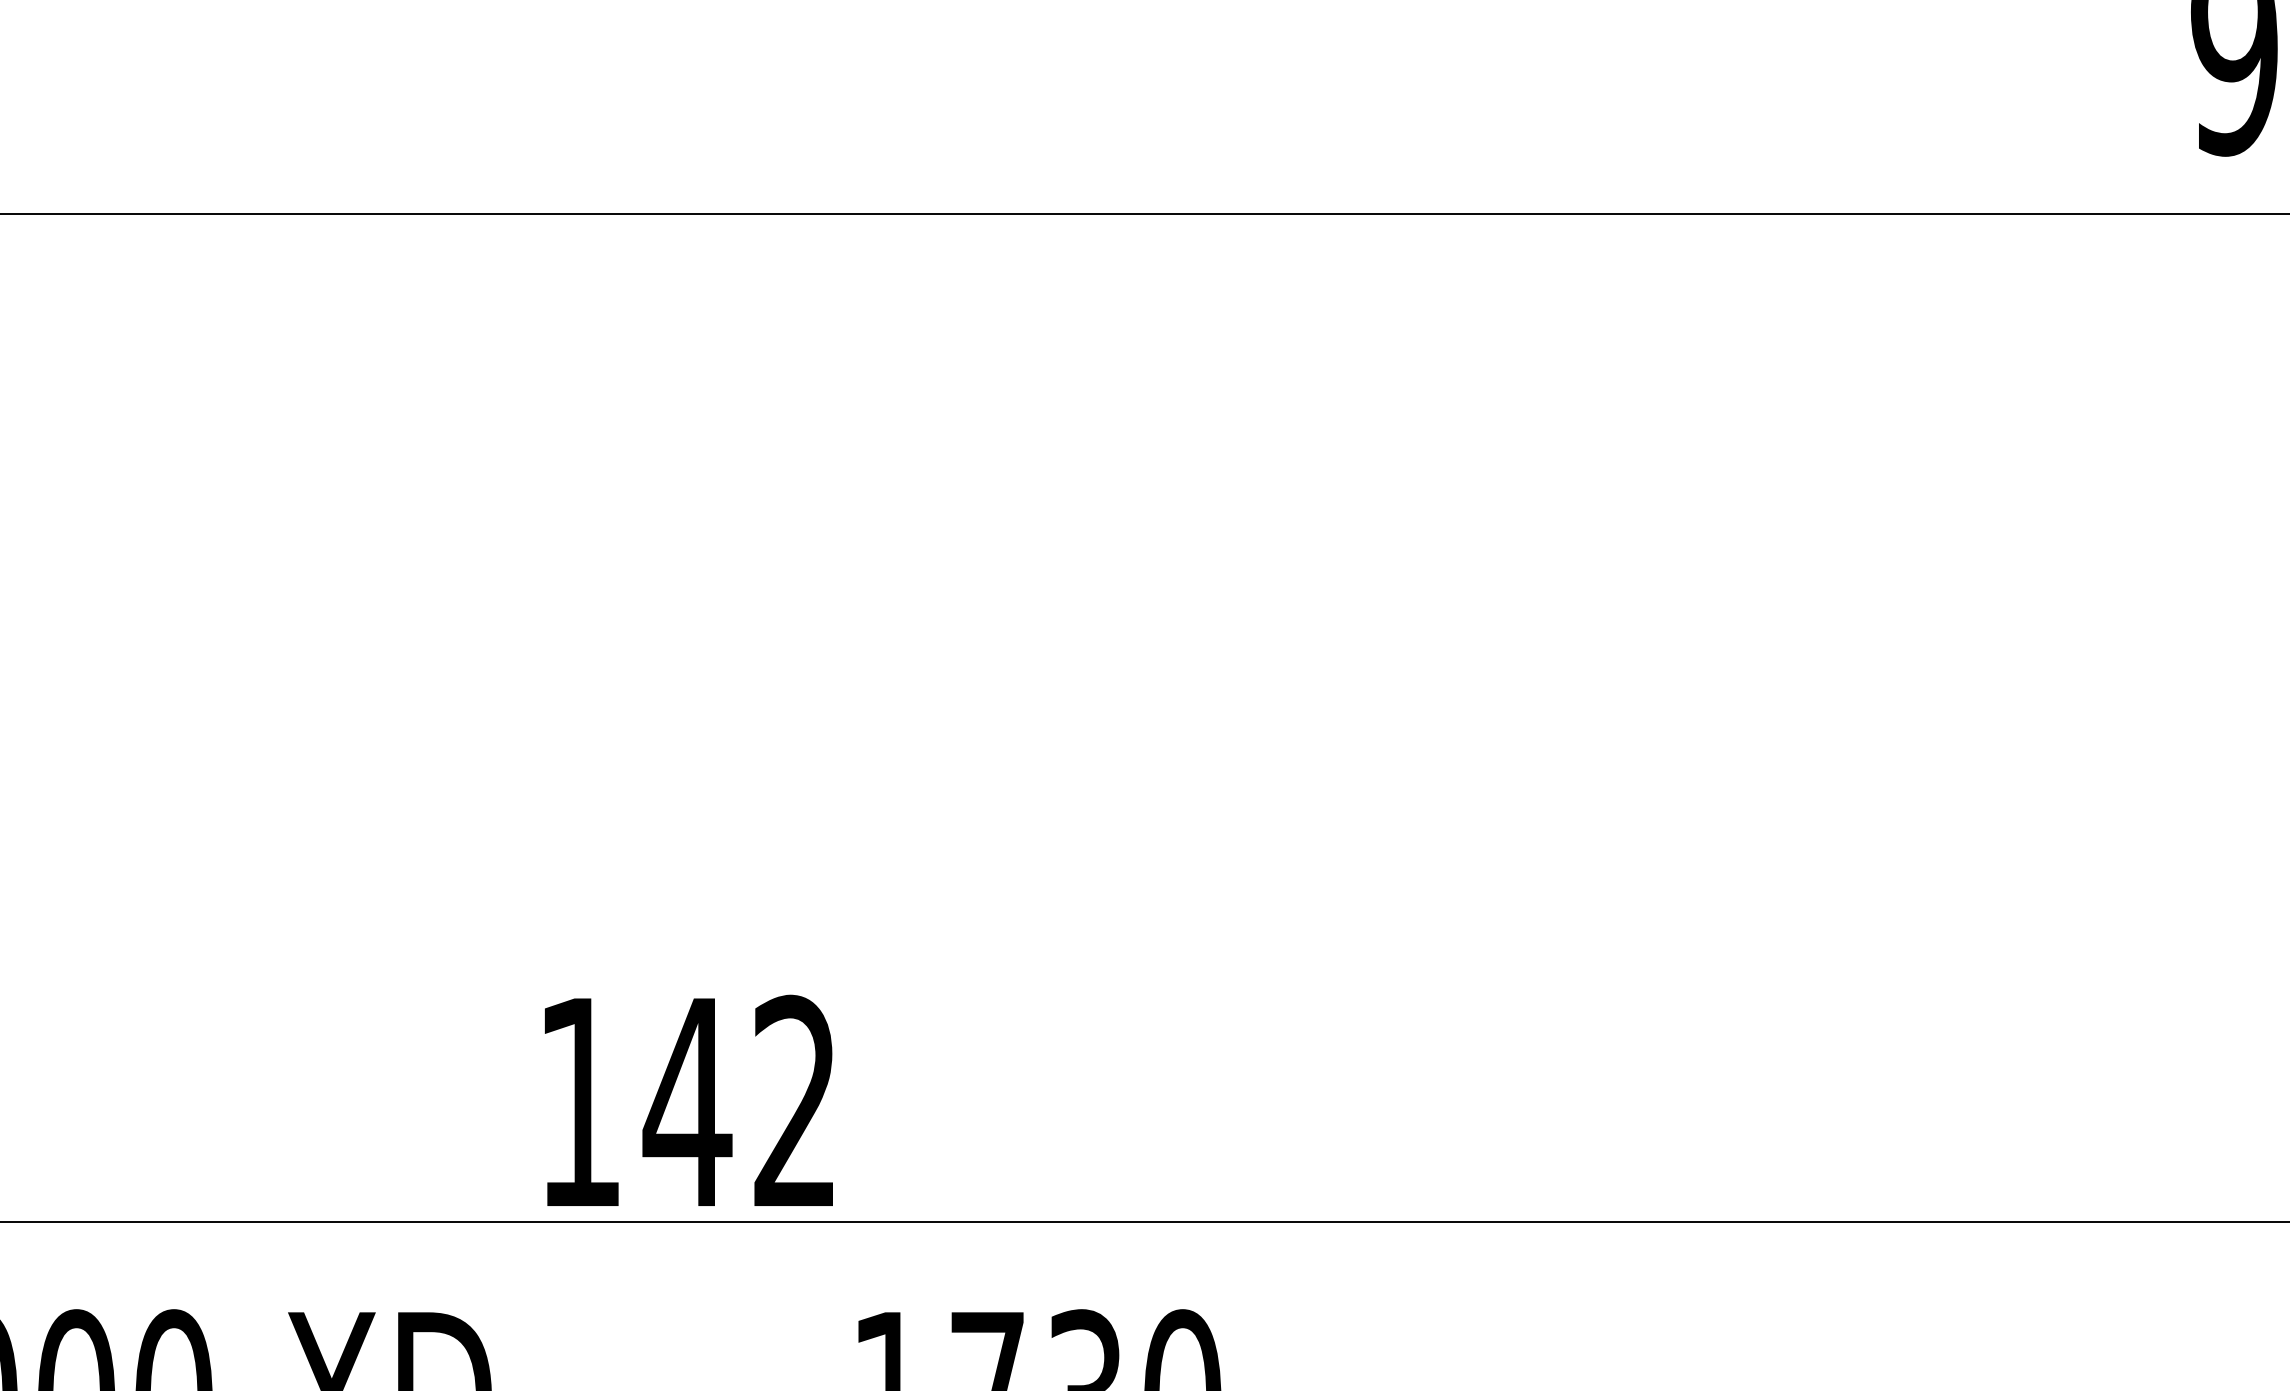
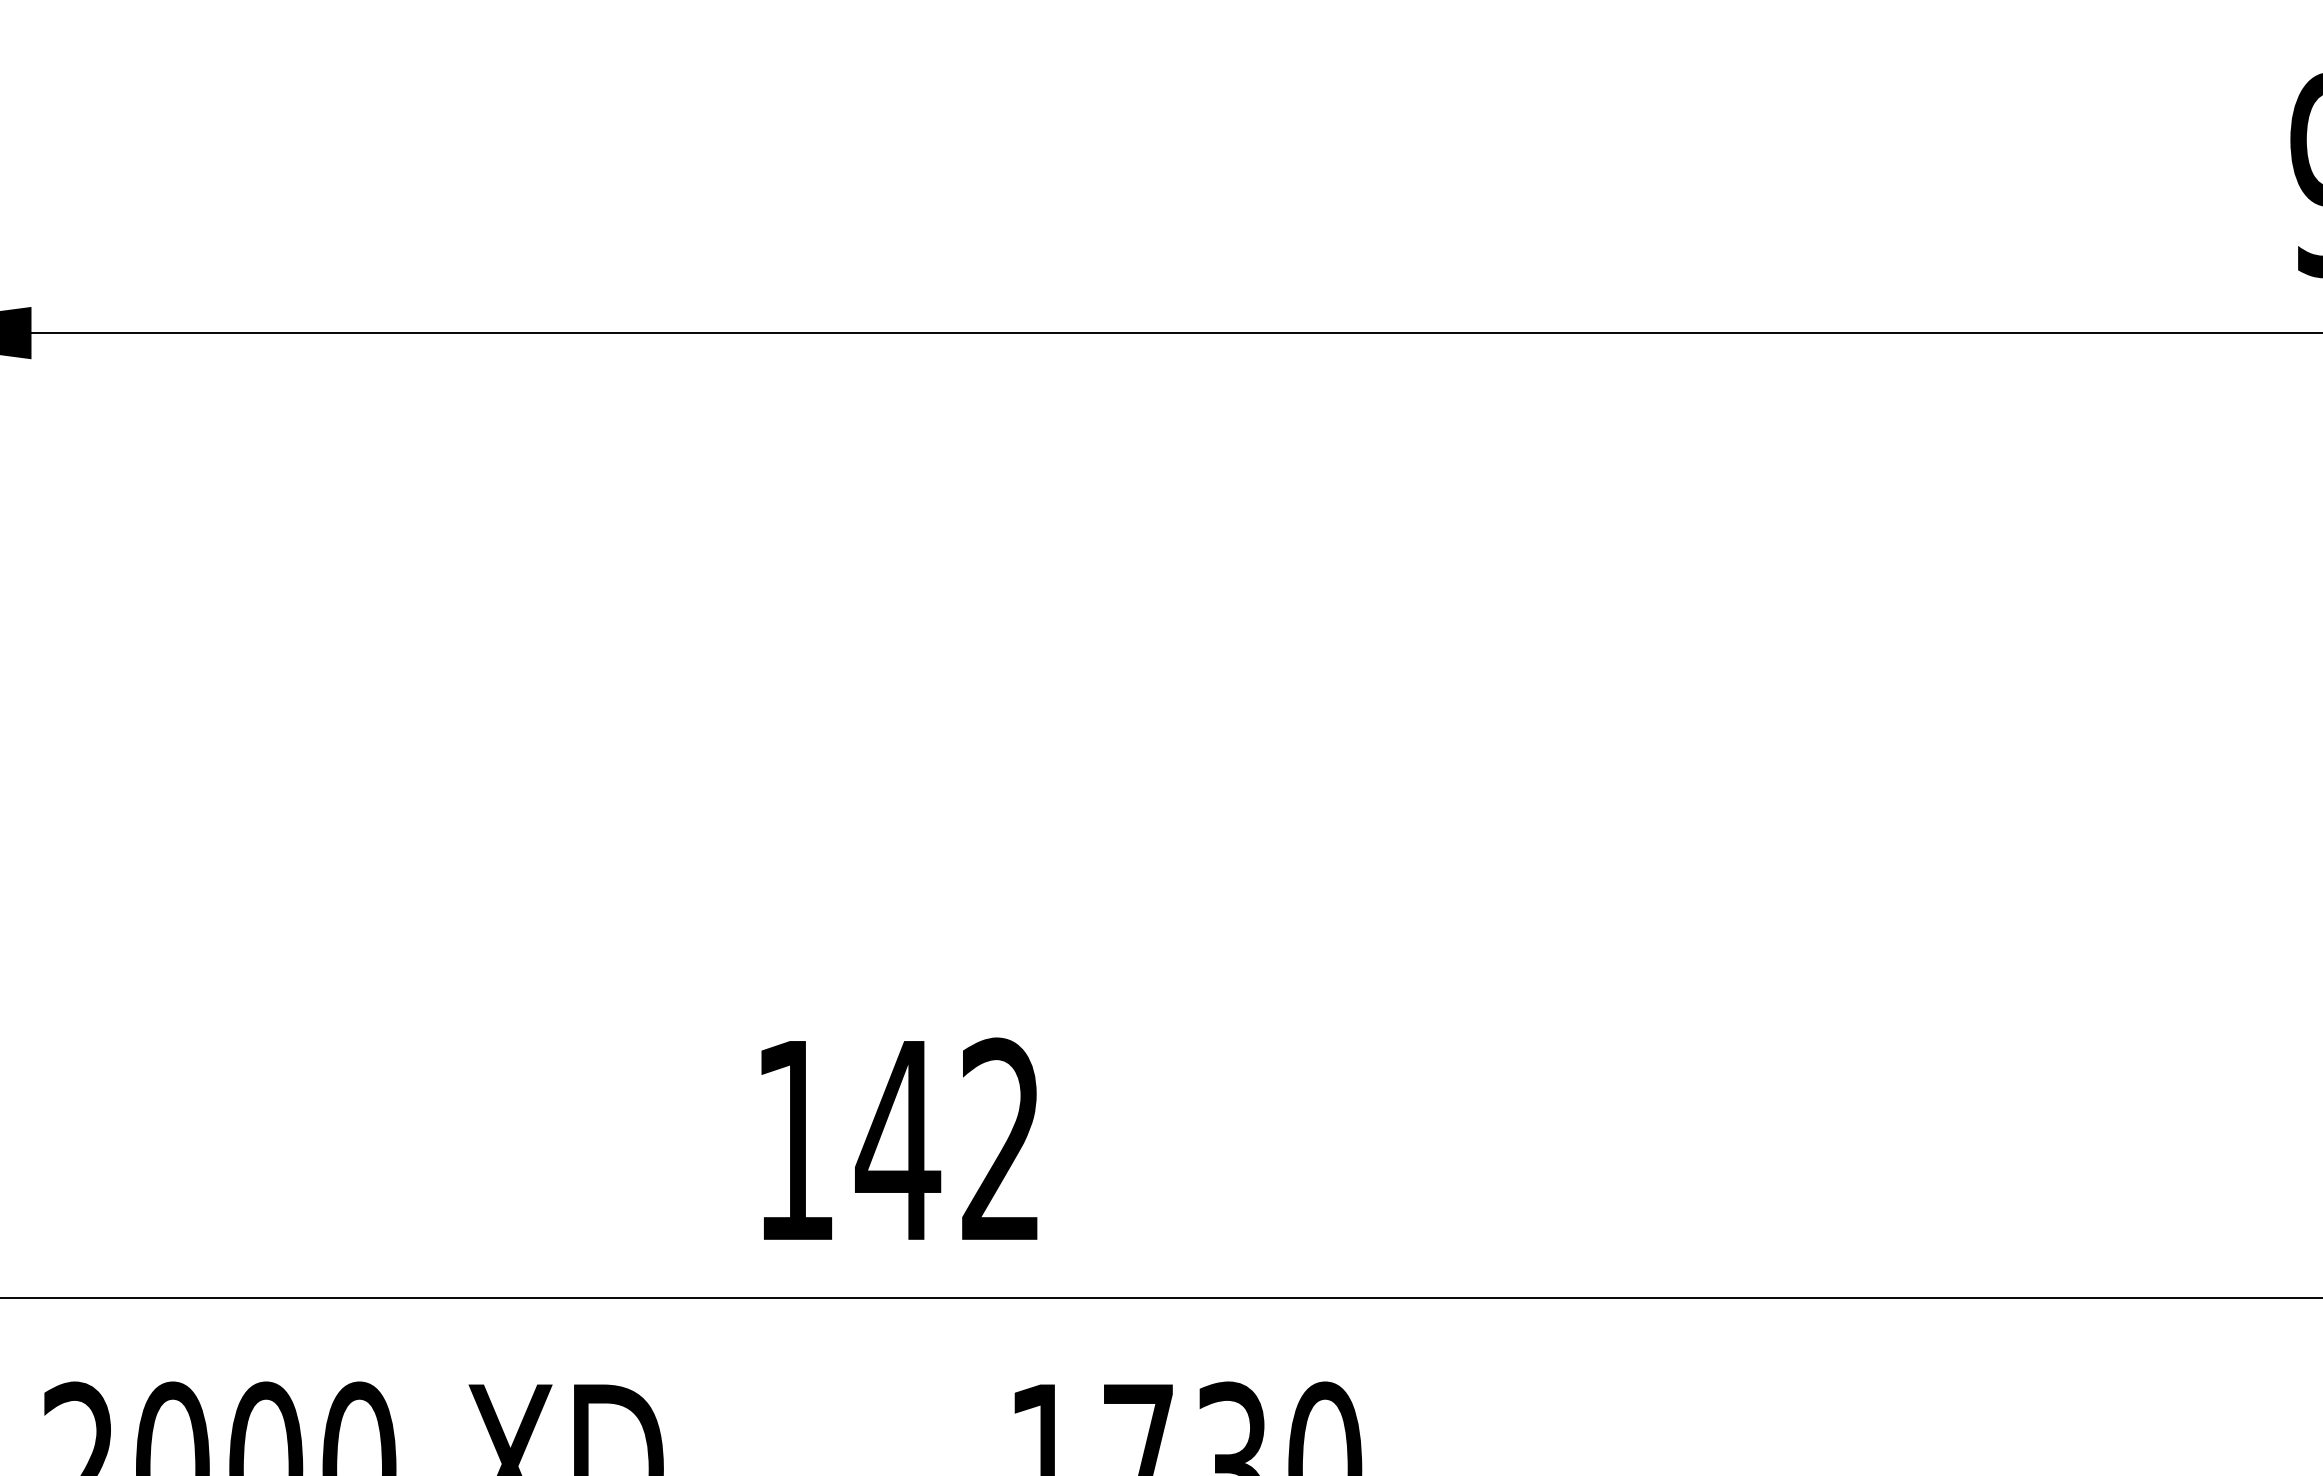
text: (689, 1100) -> (899, 1138), moved

